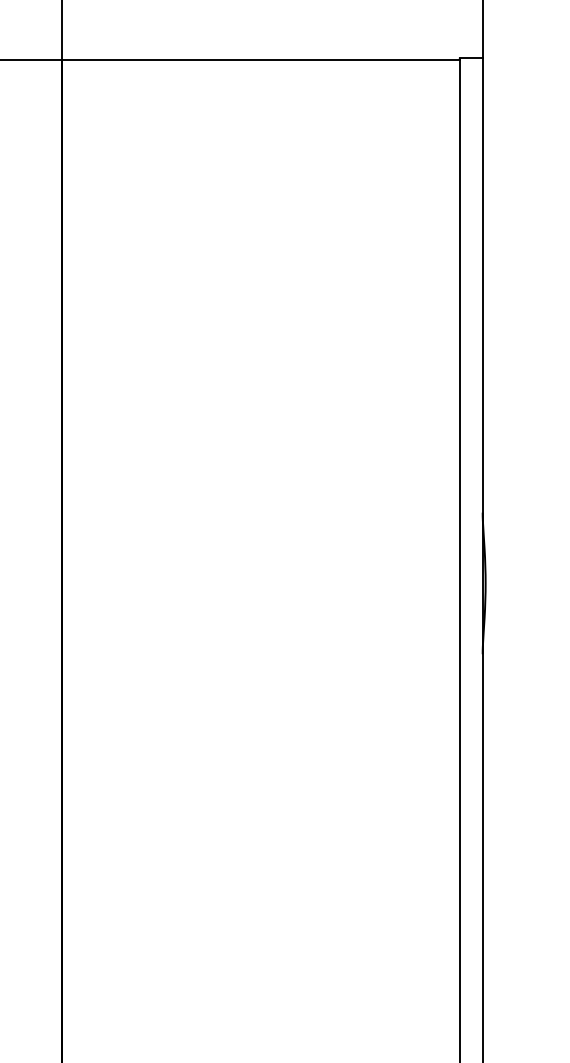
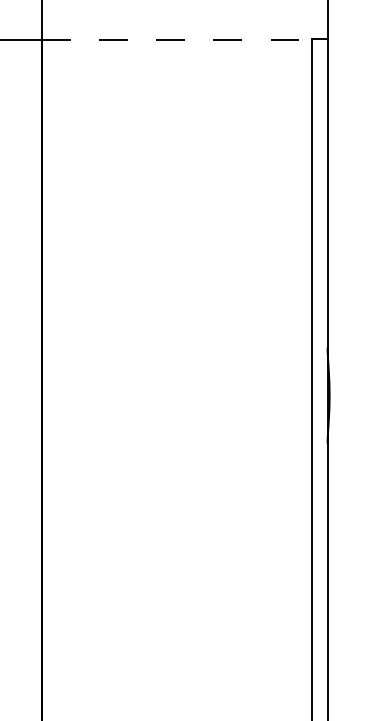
line: (261, 59) -> (177, 40), solid -> dashed

